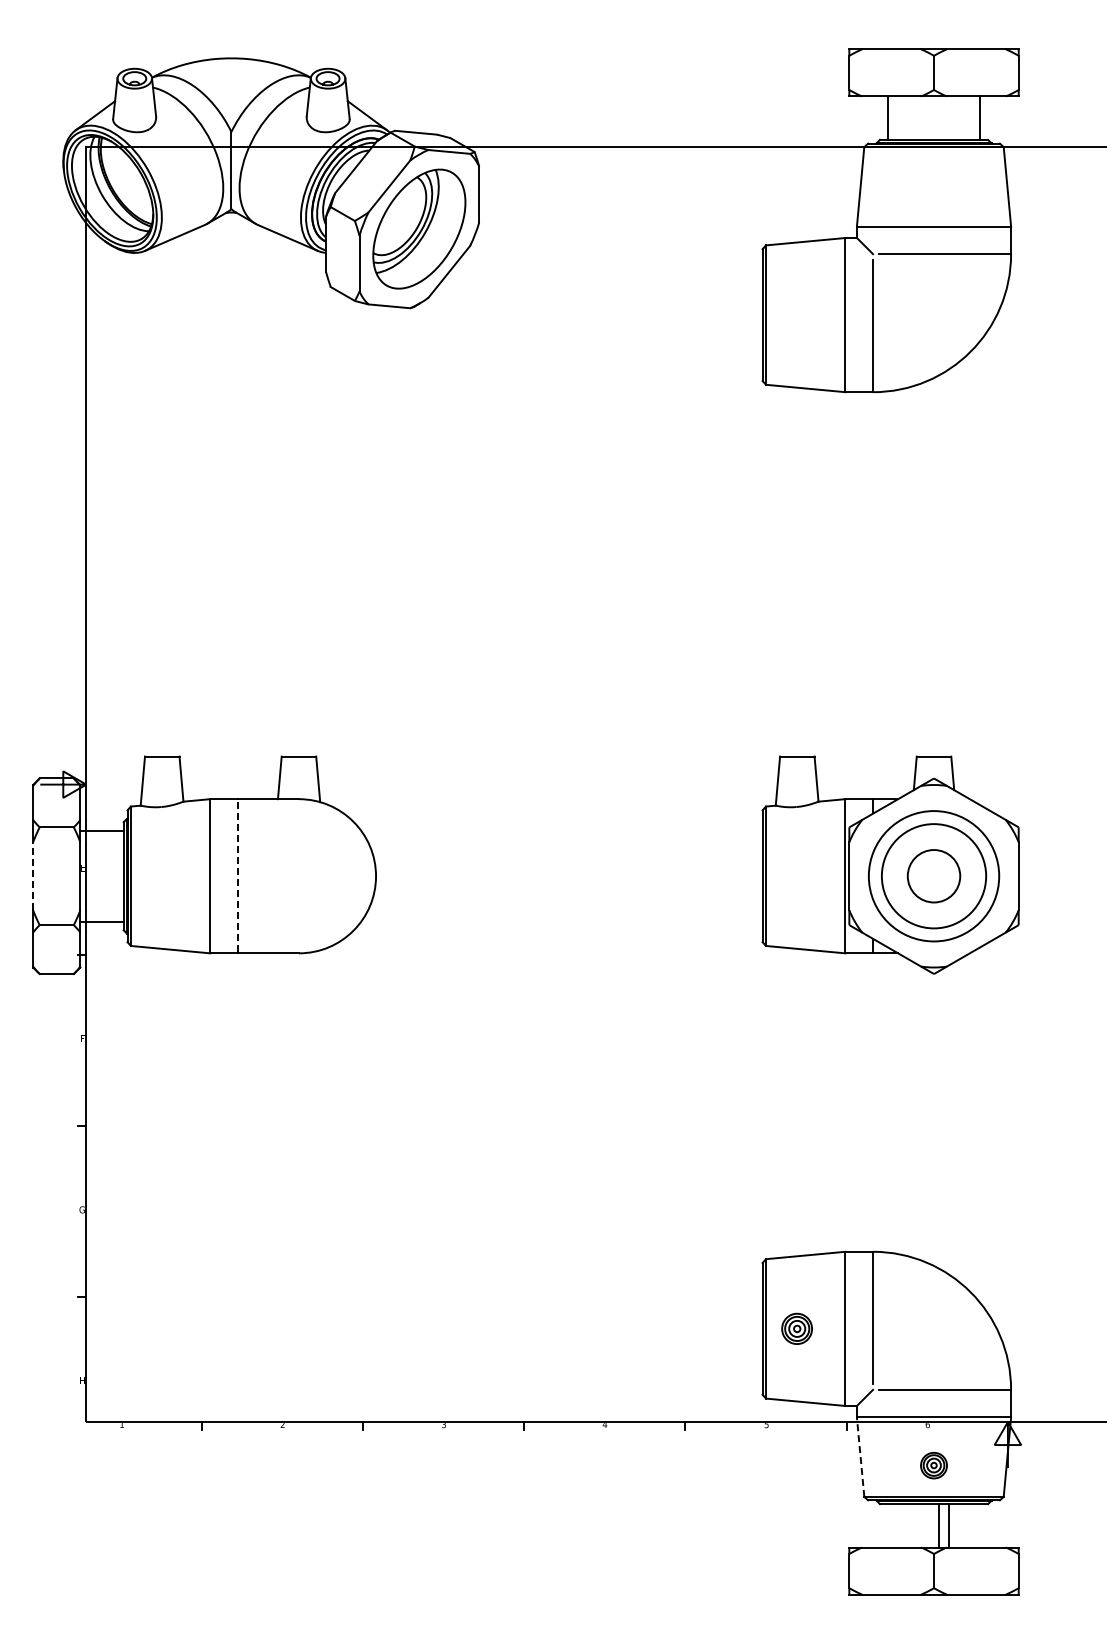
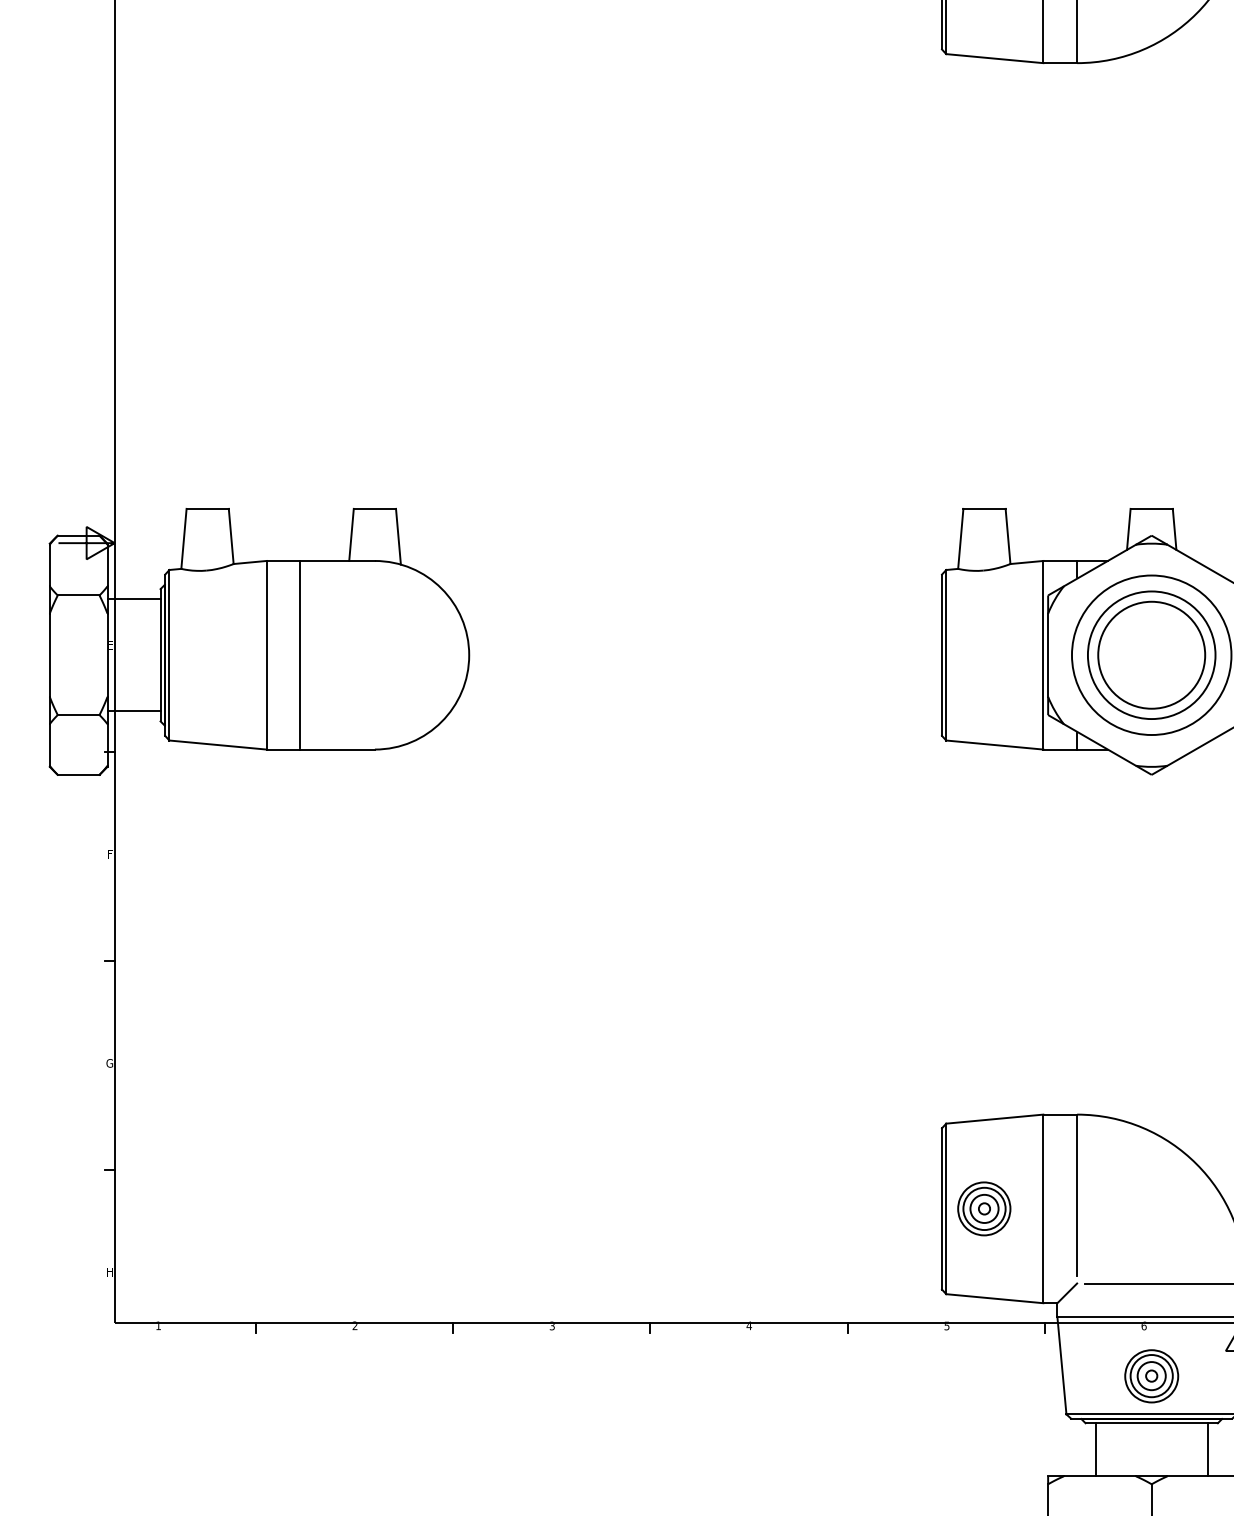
line: (33, 875) -> (50, 654), dashed -> solid
line: (237, 875) -> (299, 654), dashed -> solid
circle: (933, 875) -> (1151, 654), size x1.67
part: (796, 1328) -> (983, 1208), size x1.43
line: (860, 1457) -> (1061, 1366), dashed -> solid
part: (933, 1465) -> (1151, 1376), size x1.67
line: (938, 1525) -> (1207, 1449), moved
line: (949, 1525) -> (1096, 1449), moved

